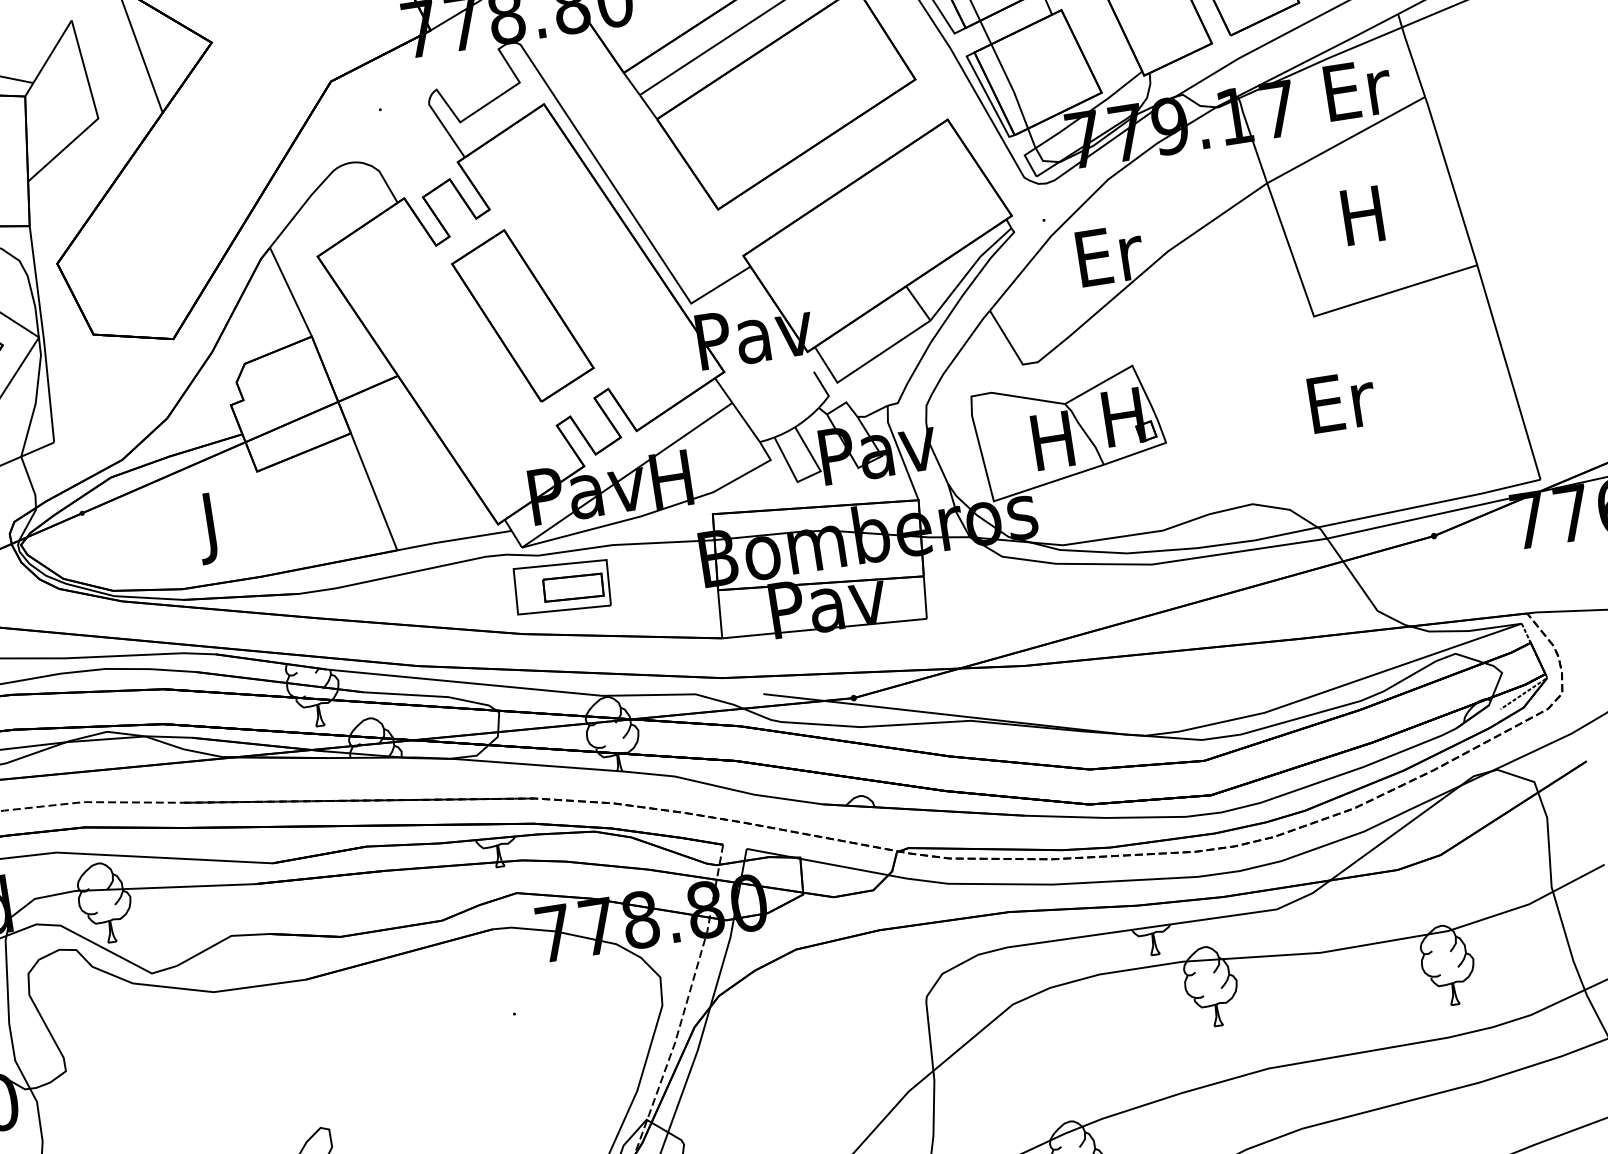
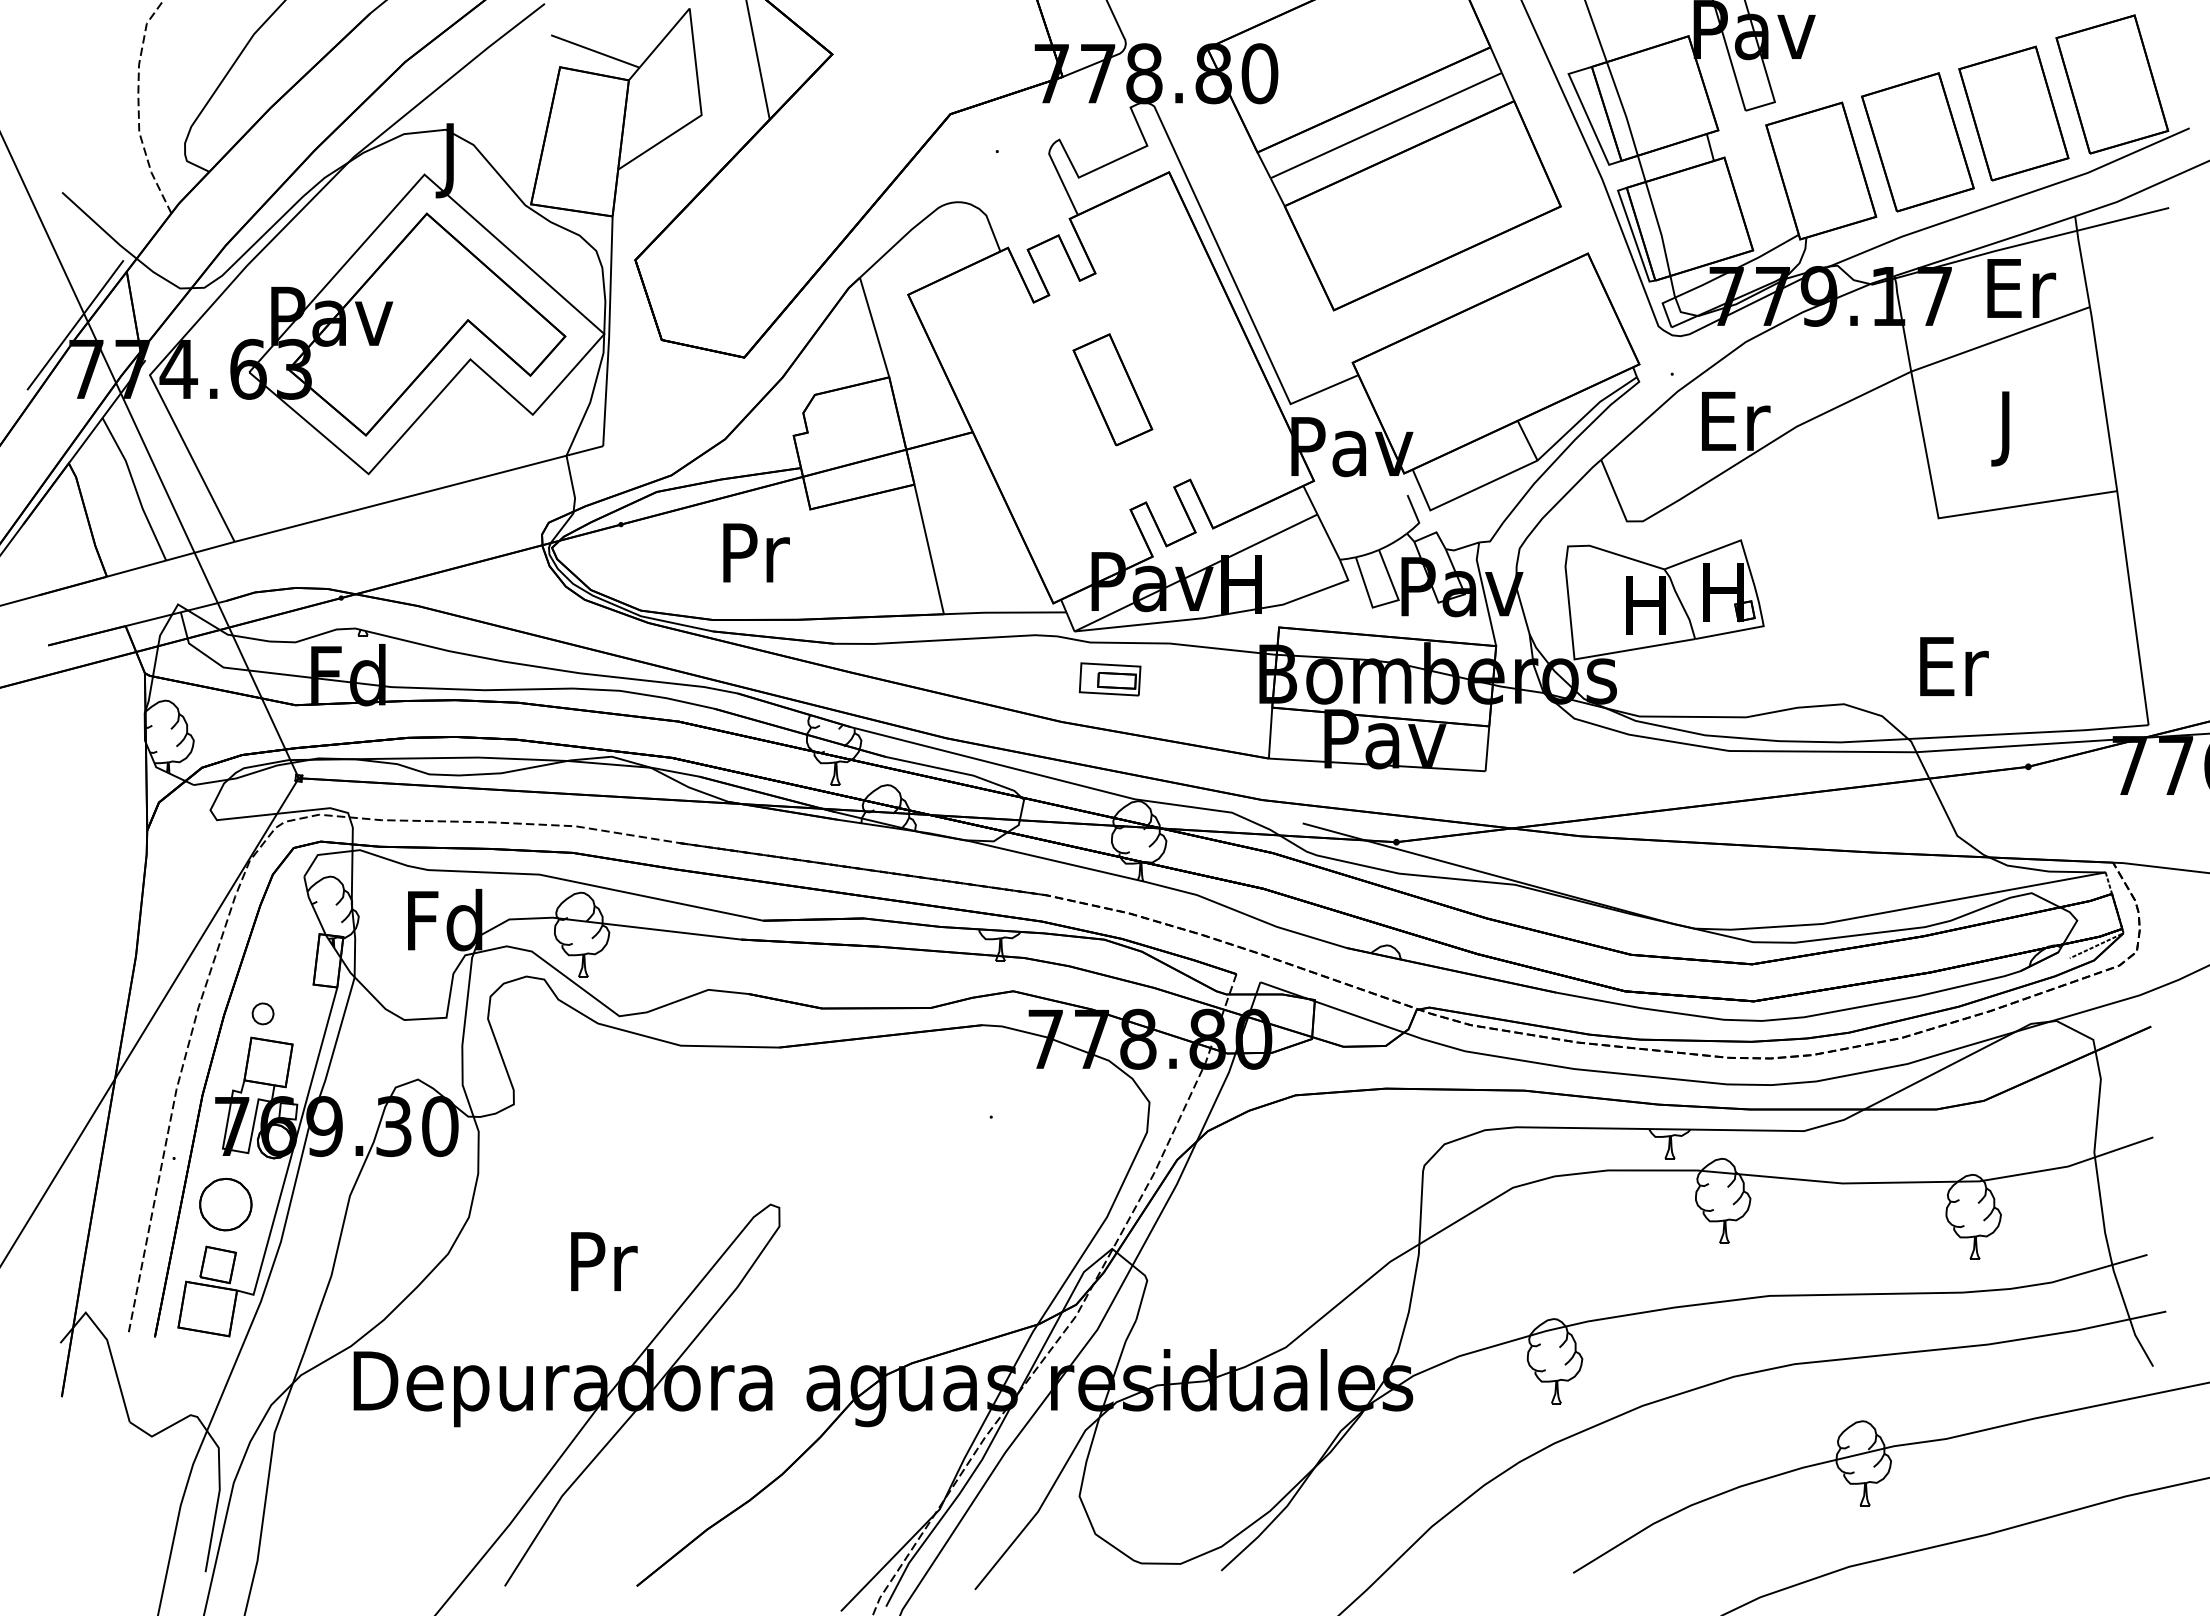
text: (1363, 222) -> (2005, 428), H -> J
part: (522, 315) -> (1112, 389), size x0.6
text: (1342, 401) -> (1954, 666), moved
text: (214, 527) -> (756, 560), J -> Pr
part: (561, 587) -> (1109, 679), size x0.6

